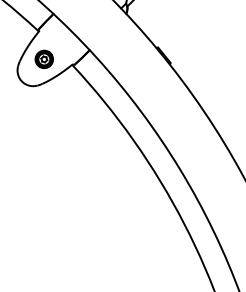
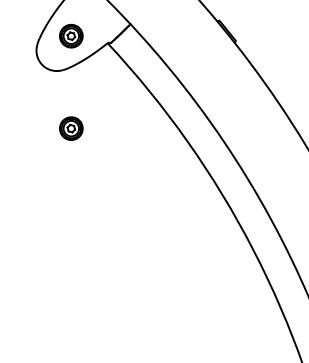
part: (43, 130) -> (70, 128), added

